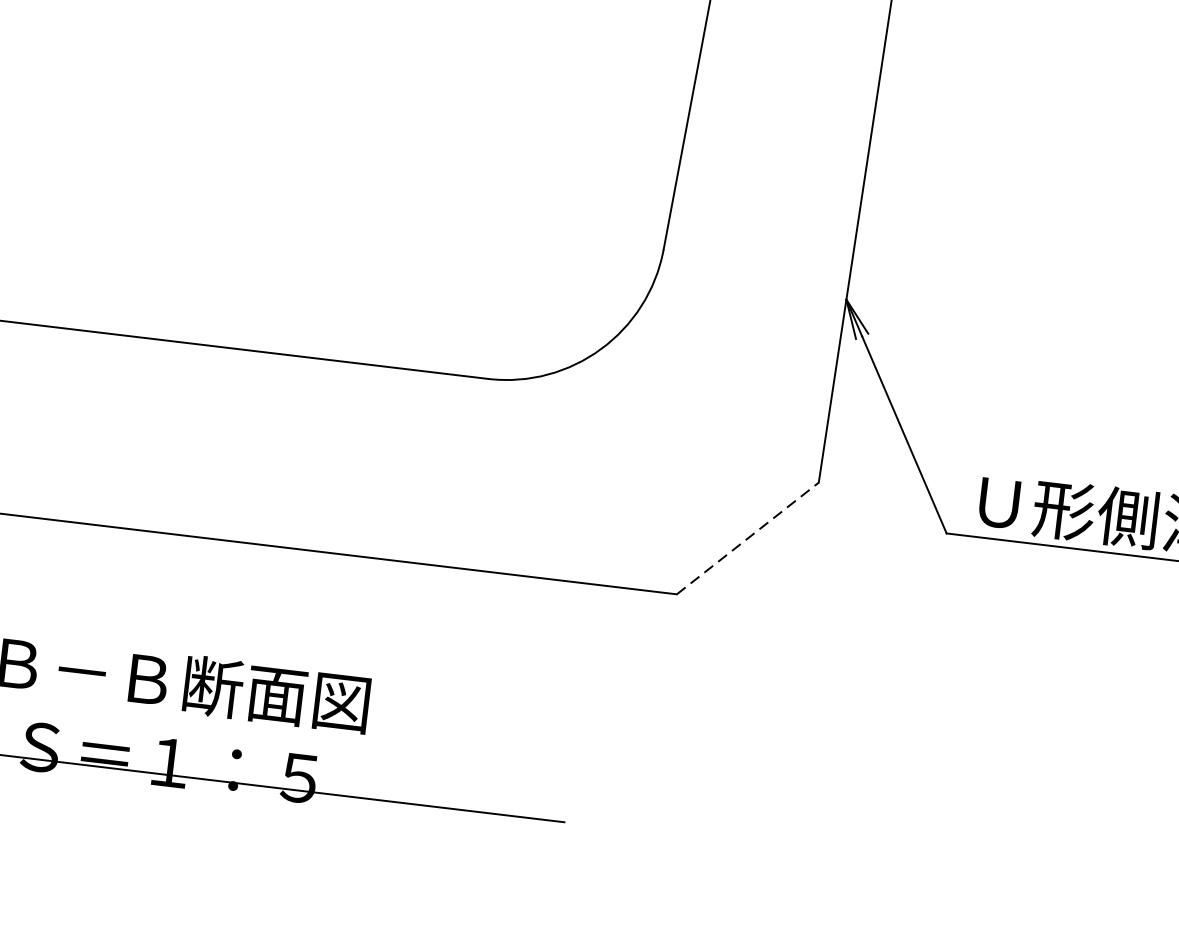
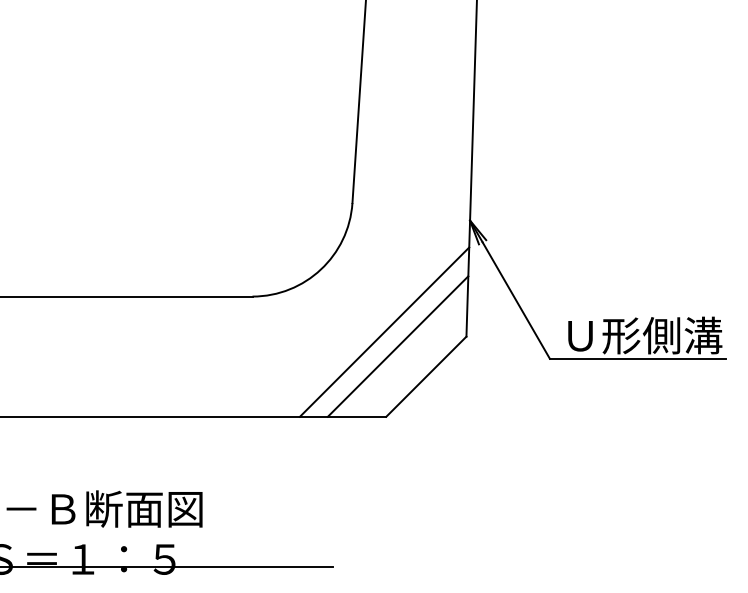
line: (690, 459) -> (384, 331), added
line: (707, 485) -> (397, 346), added
line: (748, 538) -> (426, 376), dashed -> solid

